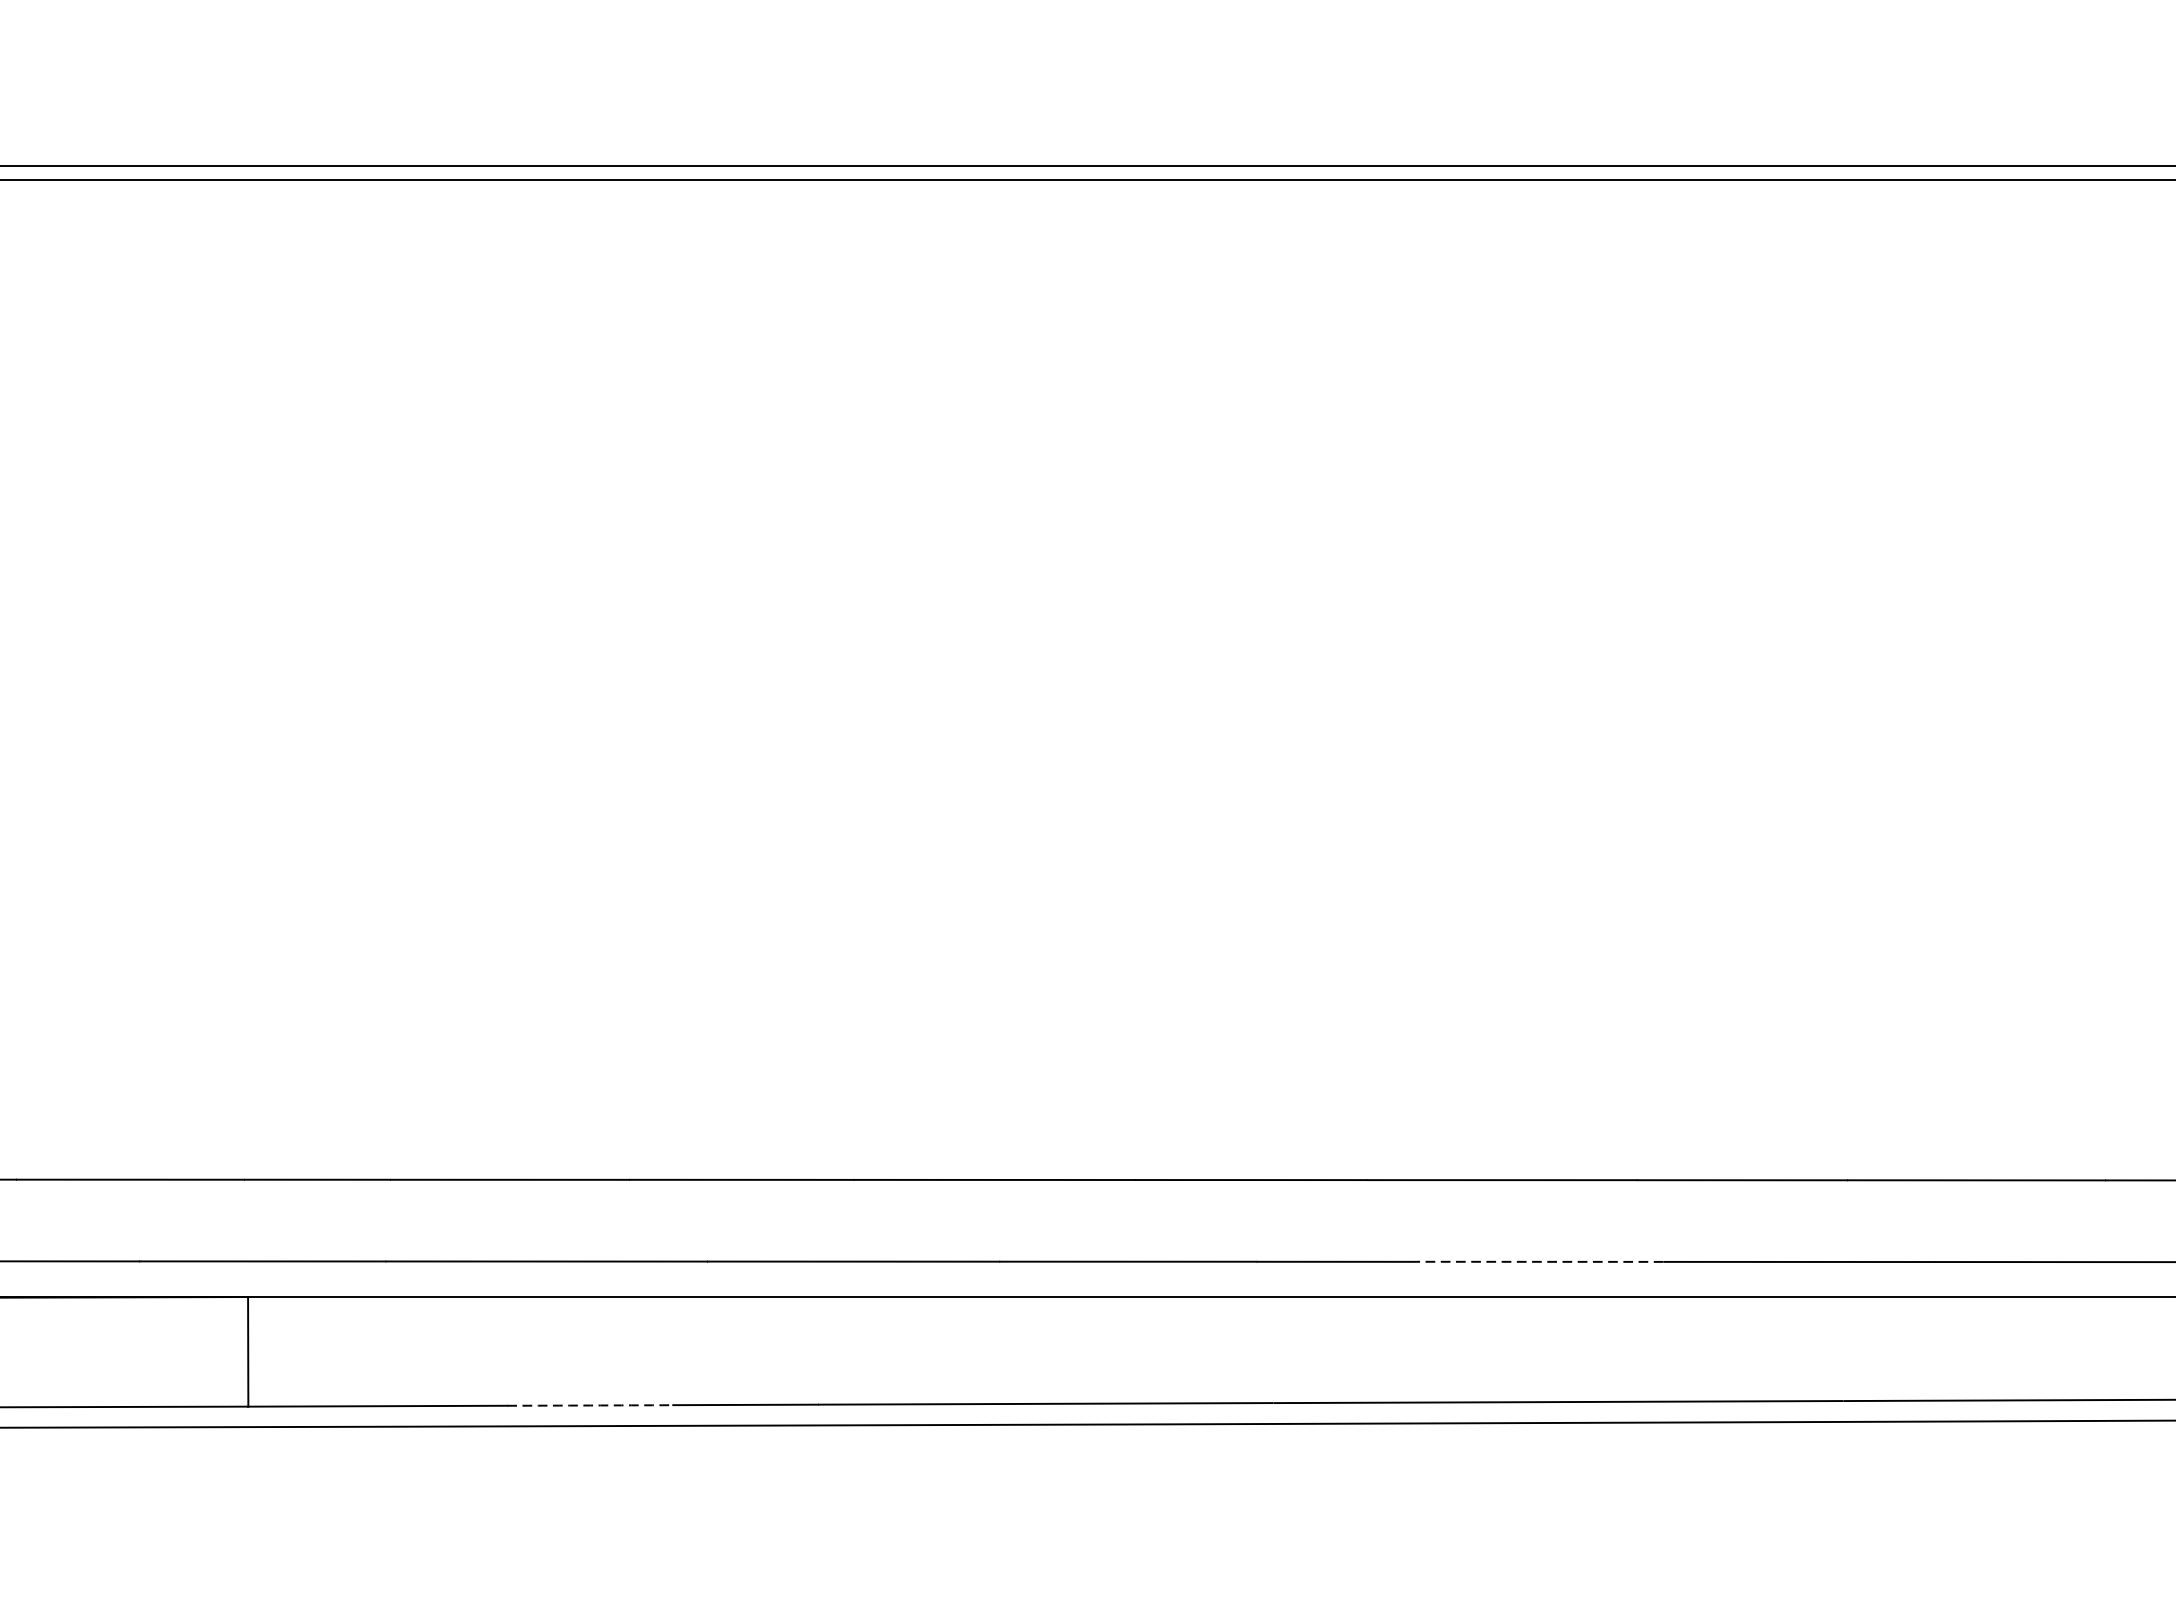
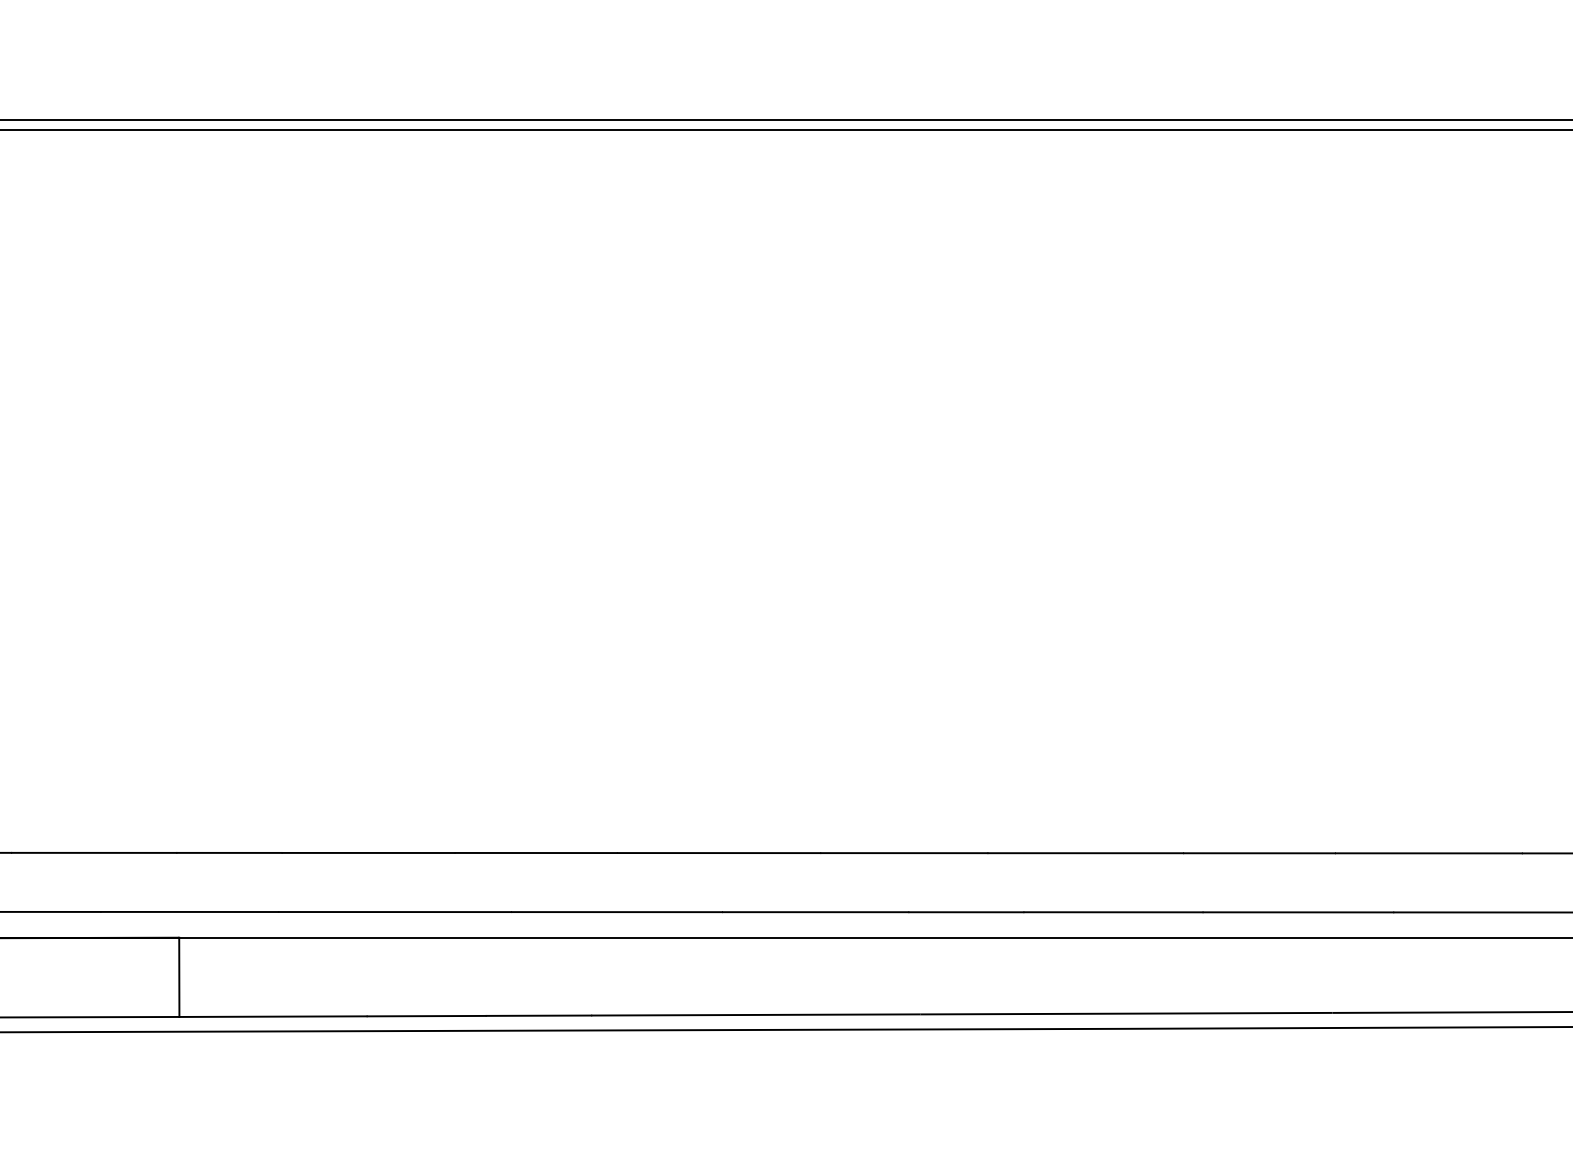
line: (1538, 1262) -> (1112, 912), dashed -> solid
arc: (590, 1405) -> (426, 1016), dashed -> solid

